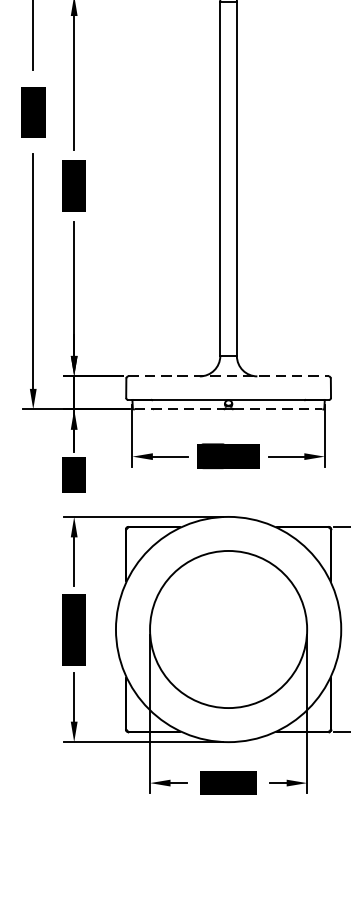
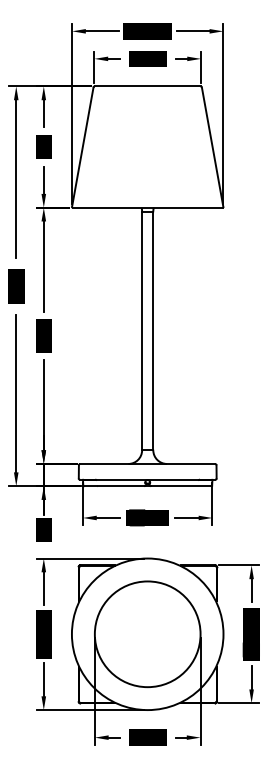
line: (229, 375) -> (148, 463), dashed -> solid
line: (179, 409) -> (114, 486), dashed -> solid
line: (277, 409) -> (180, 486), dashed -> solid

